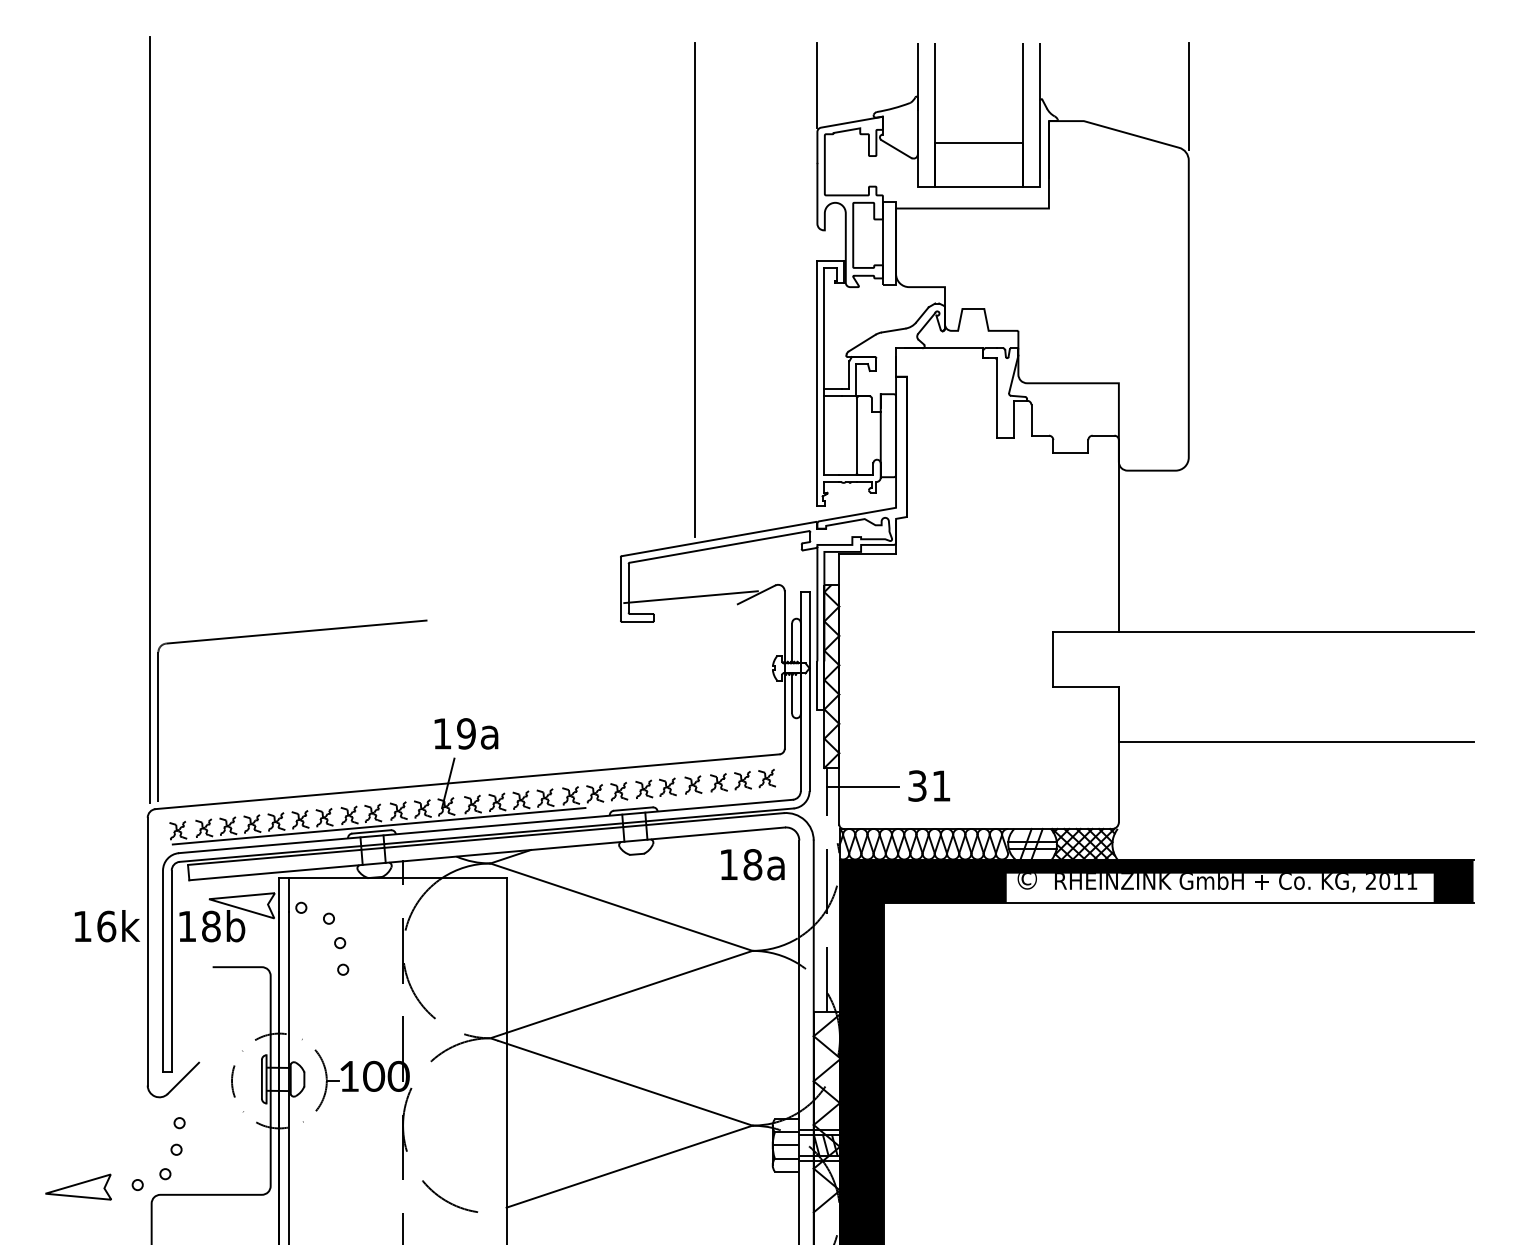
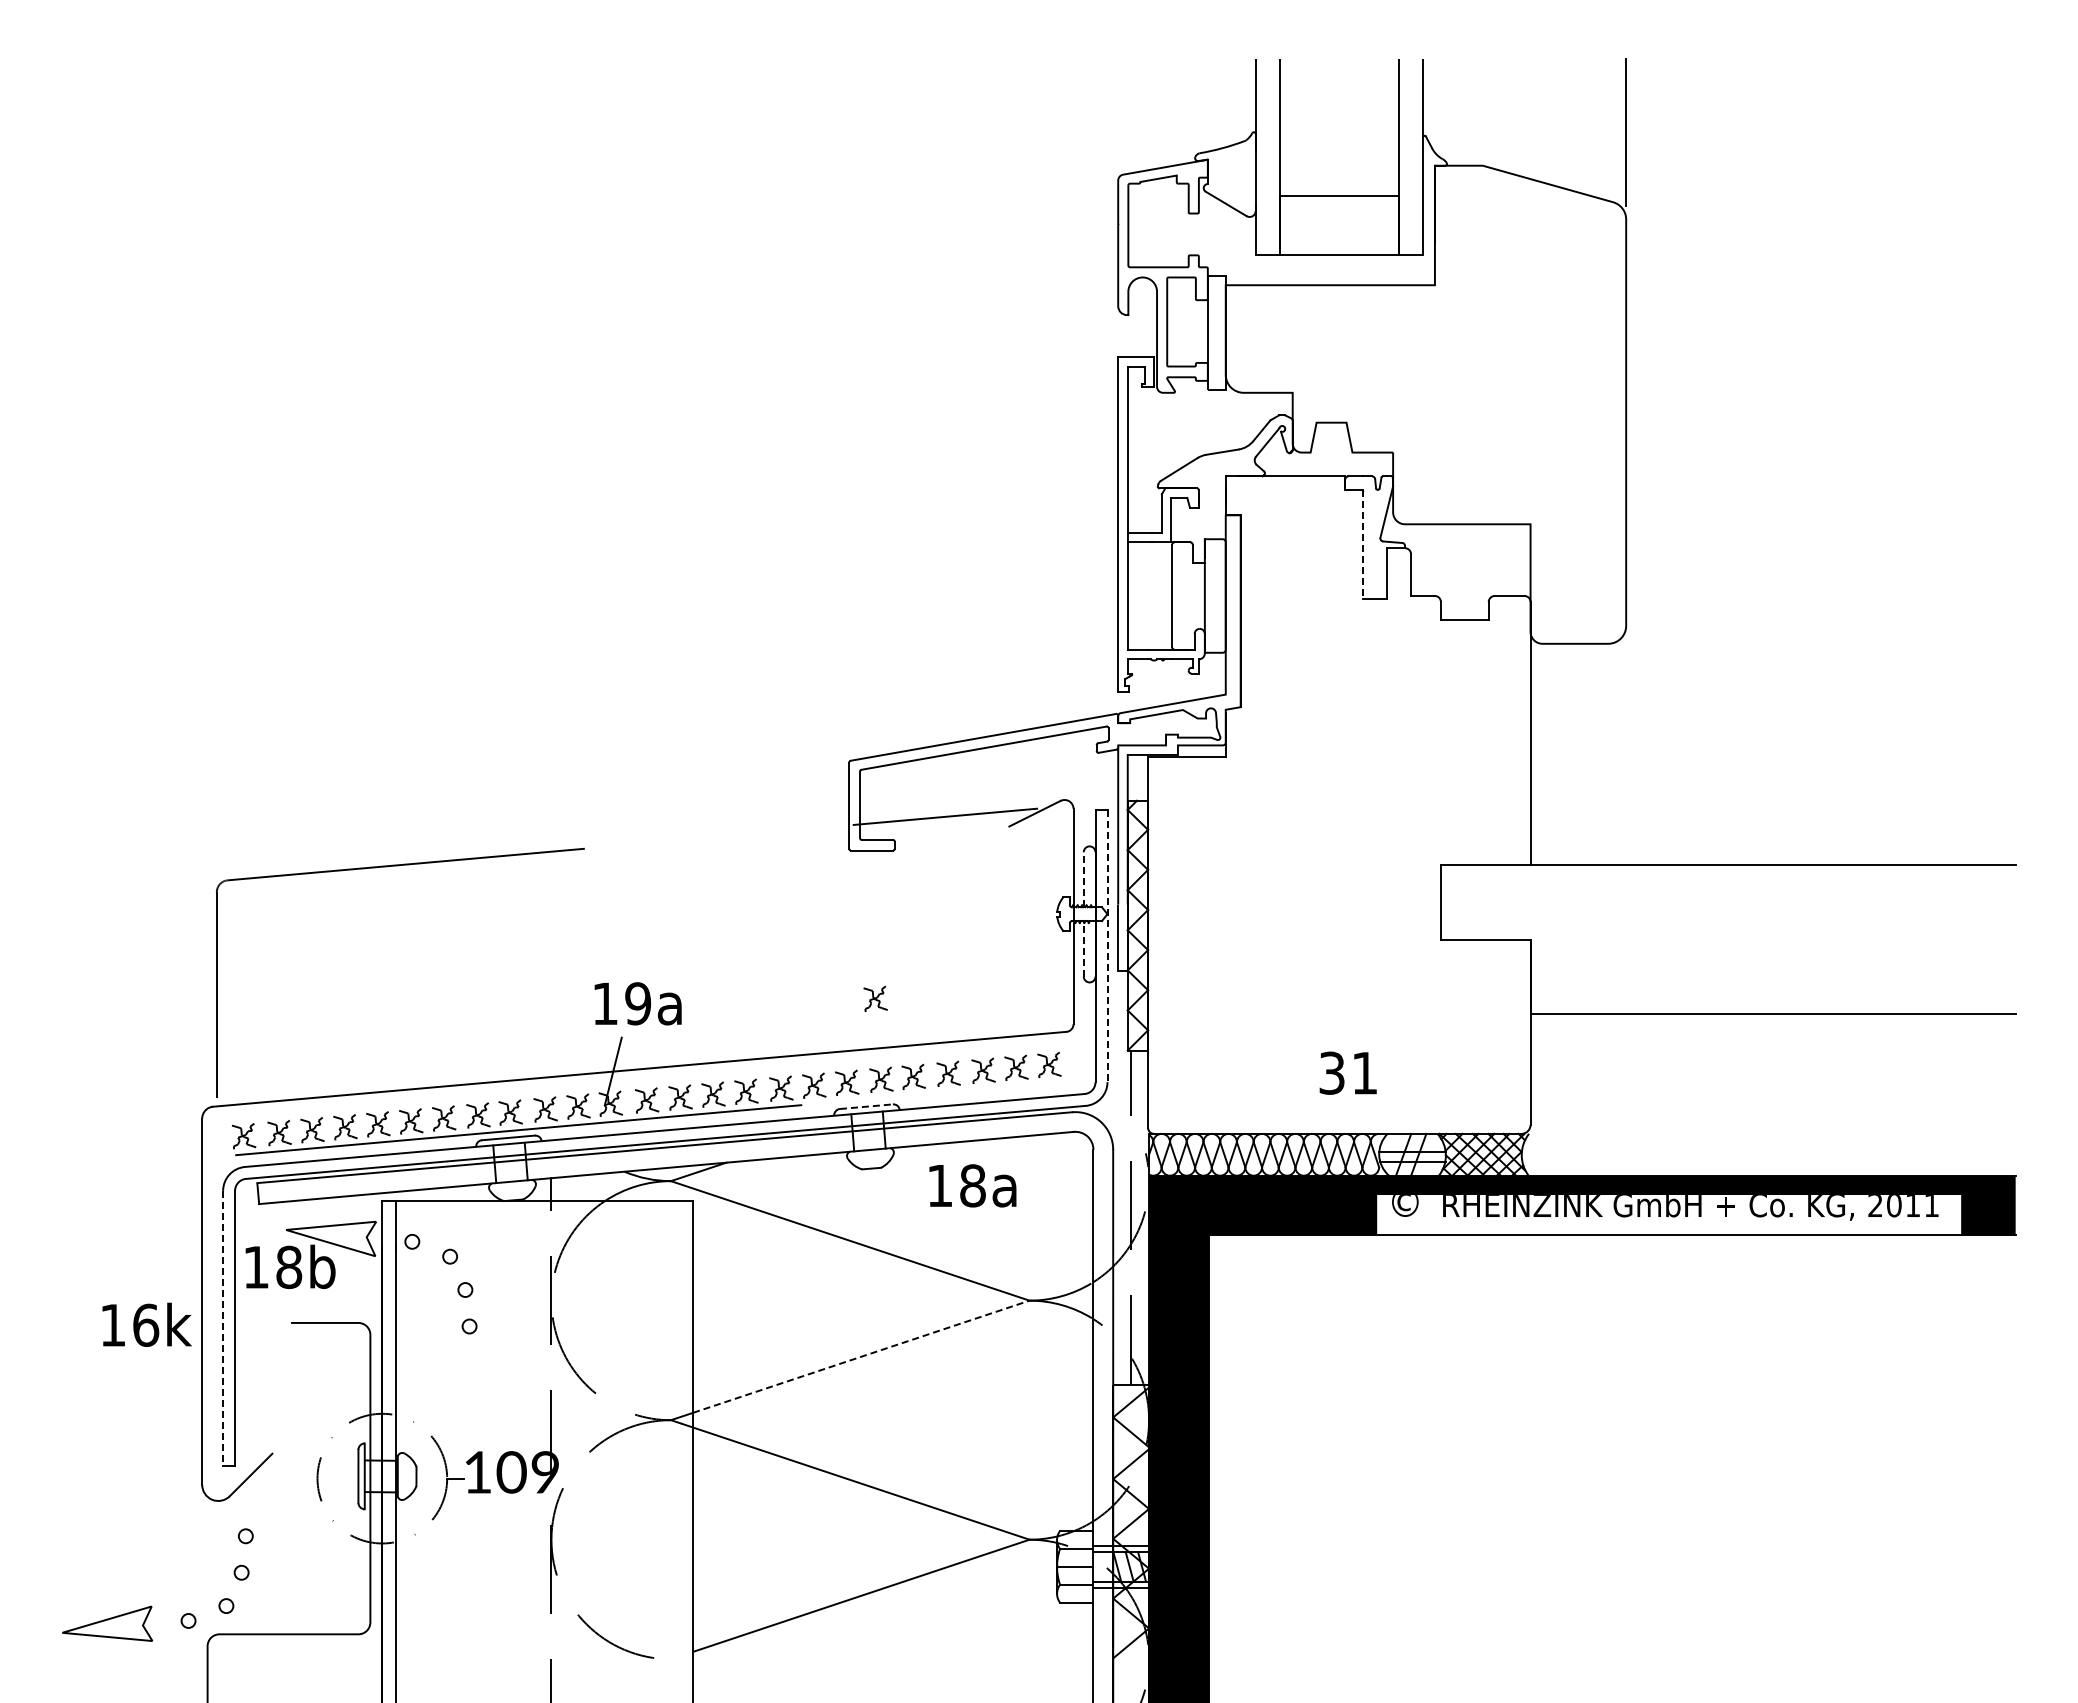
line: (817, 85) -> (1118, 116), removed
line: (694, 289) -> (950, 396), removed
line: (996, 398) -> (1363, 545), solid -> dashed
line: (149, 419) -> (204, 574), removed
line: (792, 642) -> (1083, 879), solid -> dashed
line: (809, 691) -> (1107, 946), solid -> dashed
line: (792, 693) -> (1083, 948), solid -> dashed
part: (639, 729) -> (875, 998), added
text: (928, 785) -> (1347, 1072), moved
line: (862, 786) -> (1179, 1076), removed
line: (633, 808) -> (866, 1106), solid -> dashed
text: (752, 864) -> (972, 1185), moved
text: (106, 925) -> (146, 1324), moved
line: (163, 971) -> (223, 1328), solid -> dashed
line: (629, 991) -> (861, 1356), solid -> dashed
text: (398, 1076) -> (545, 1472), 100 -> 109

